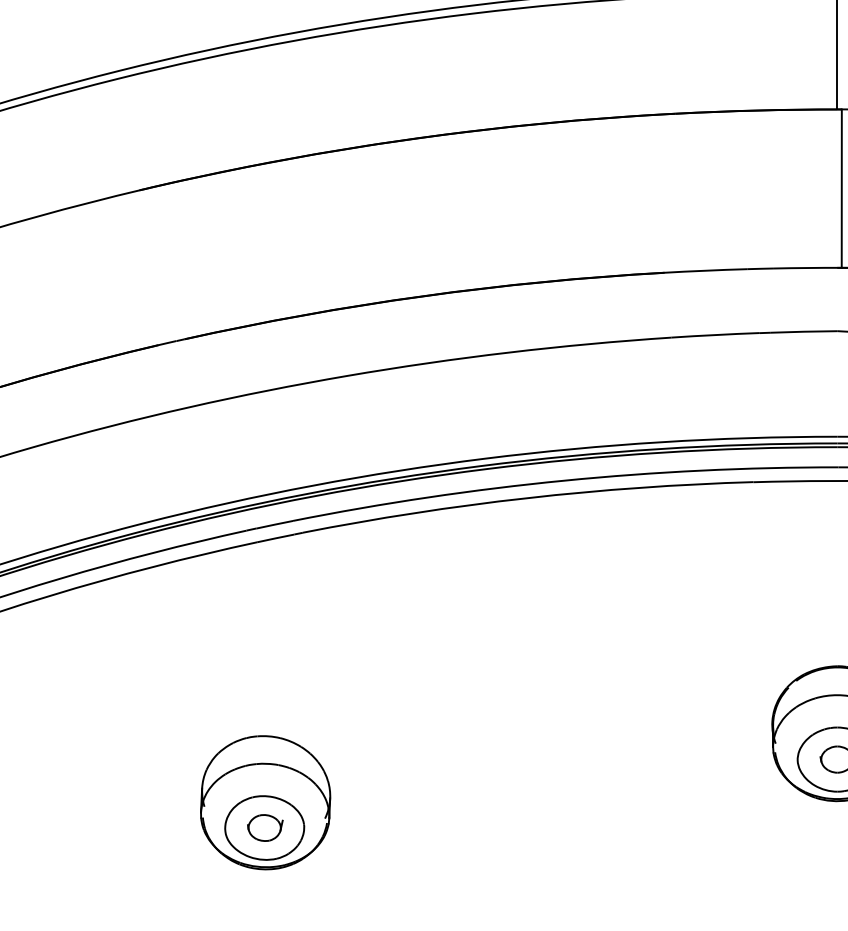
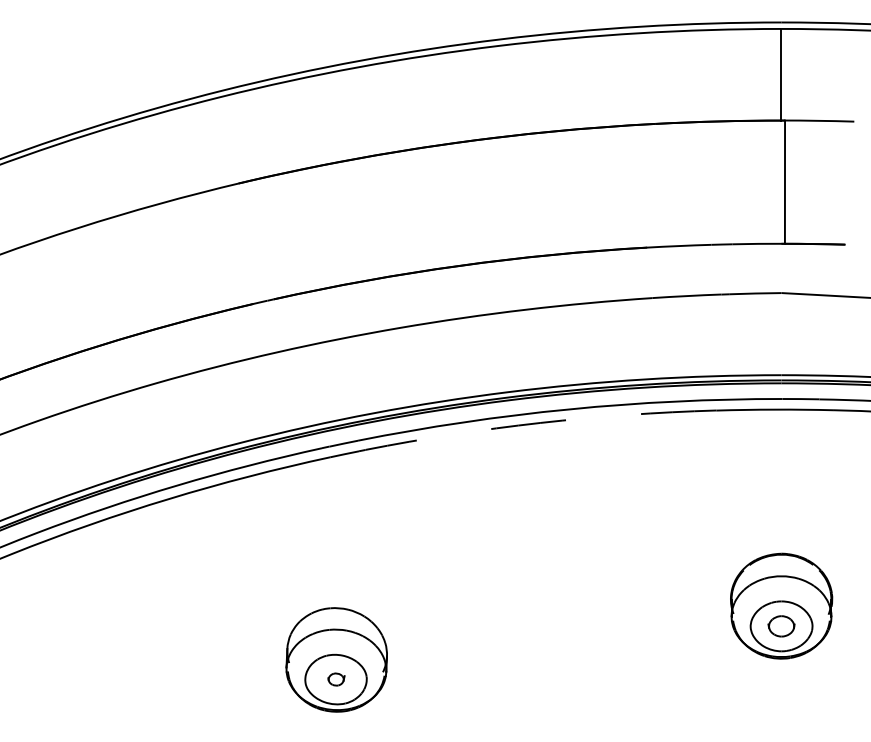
arc: (527, 497) -> (540, 422), solid -> dashed
part: (265, 827) -> (336, 679), size x0.6

